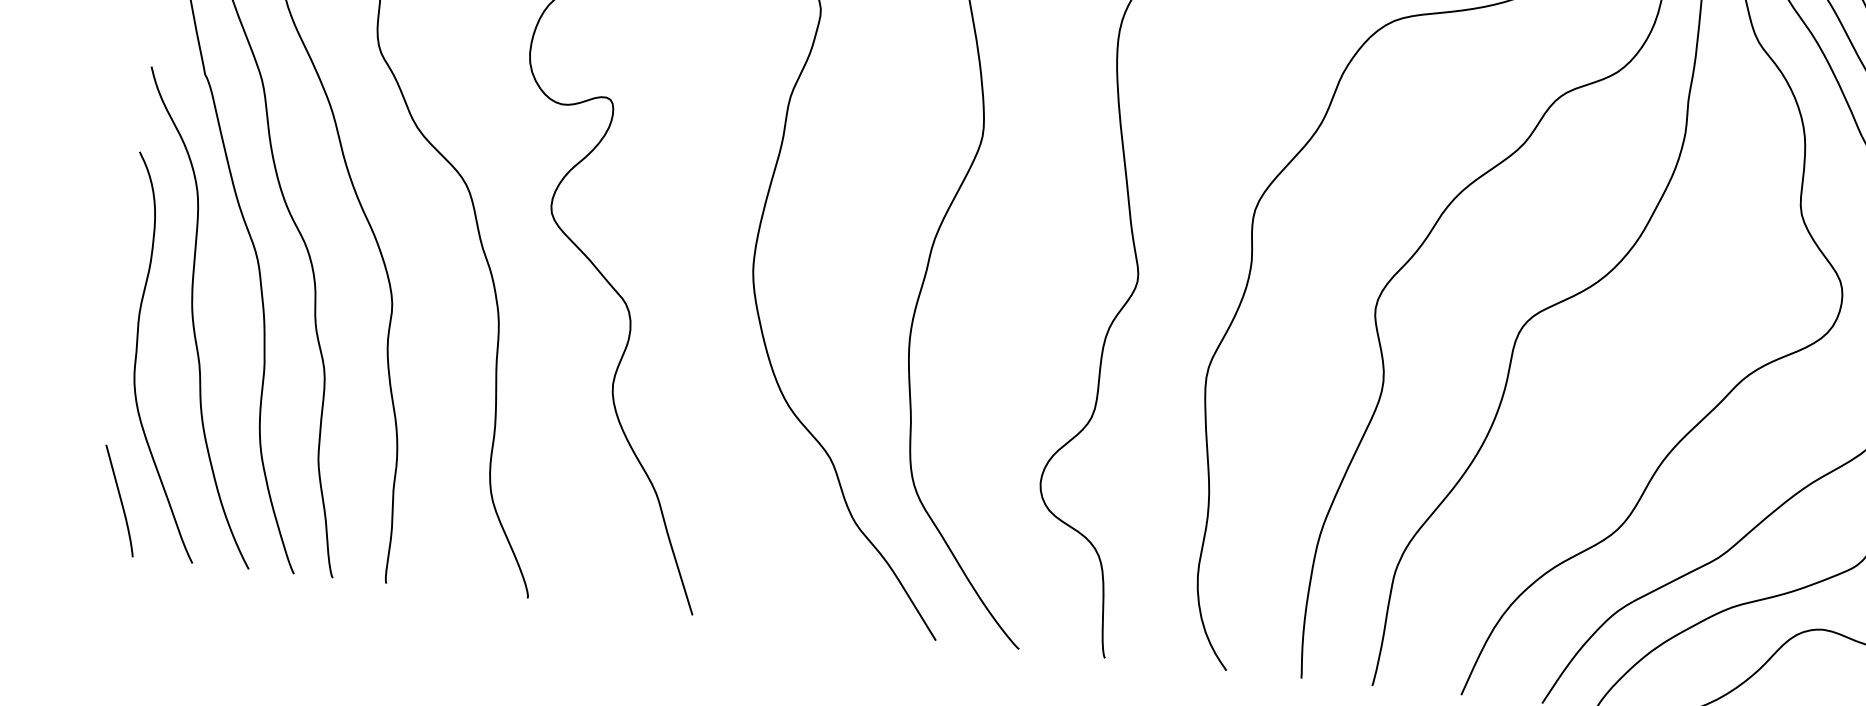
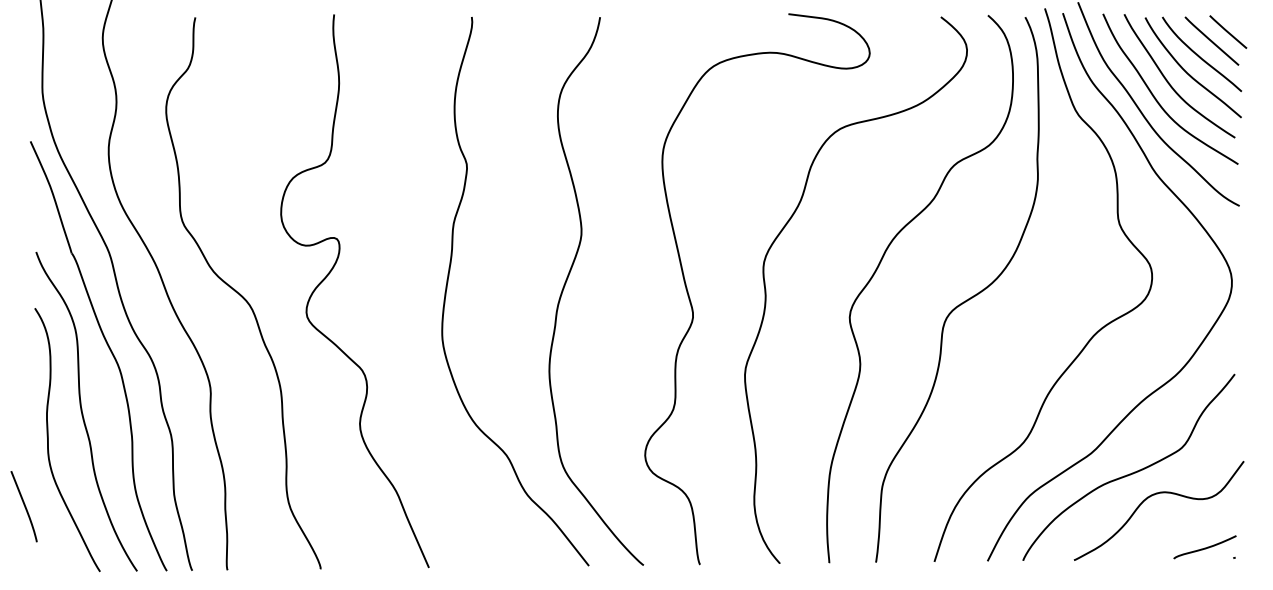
curve: (118, 499) -> (23, 505), moved

